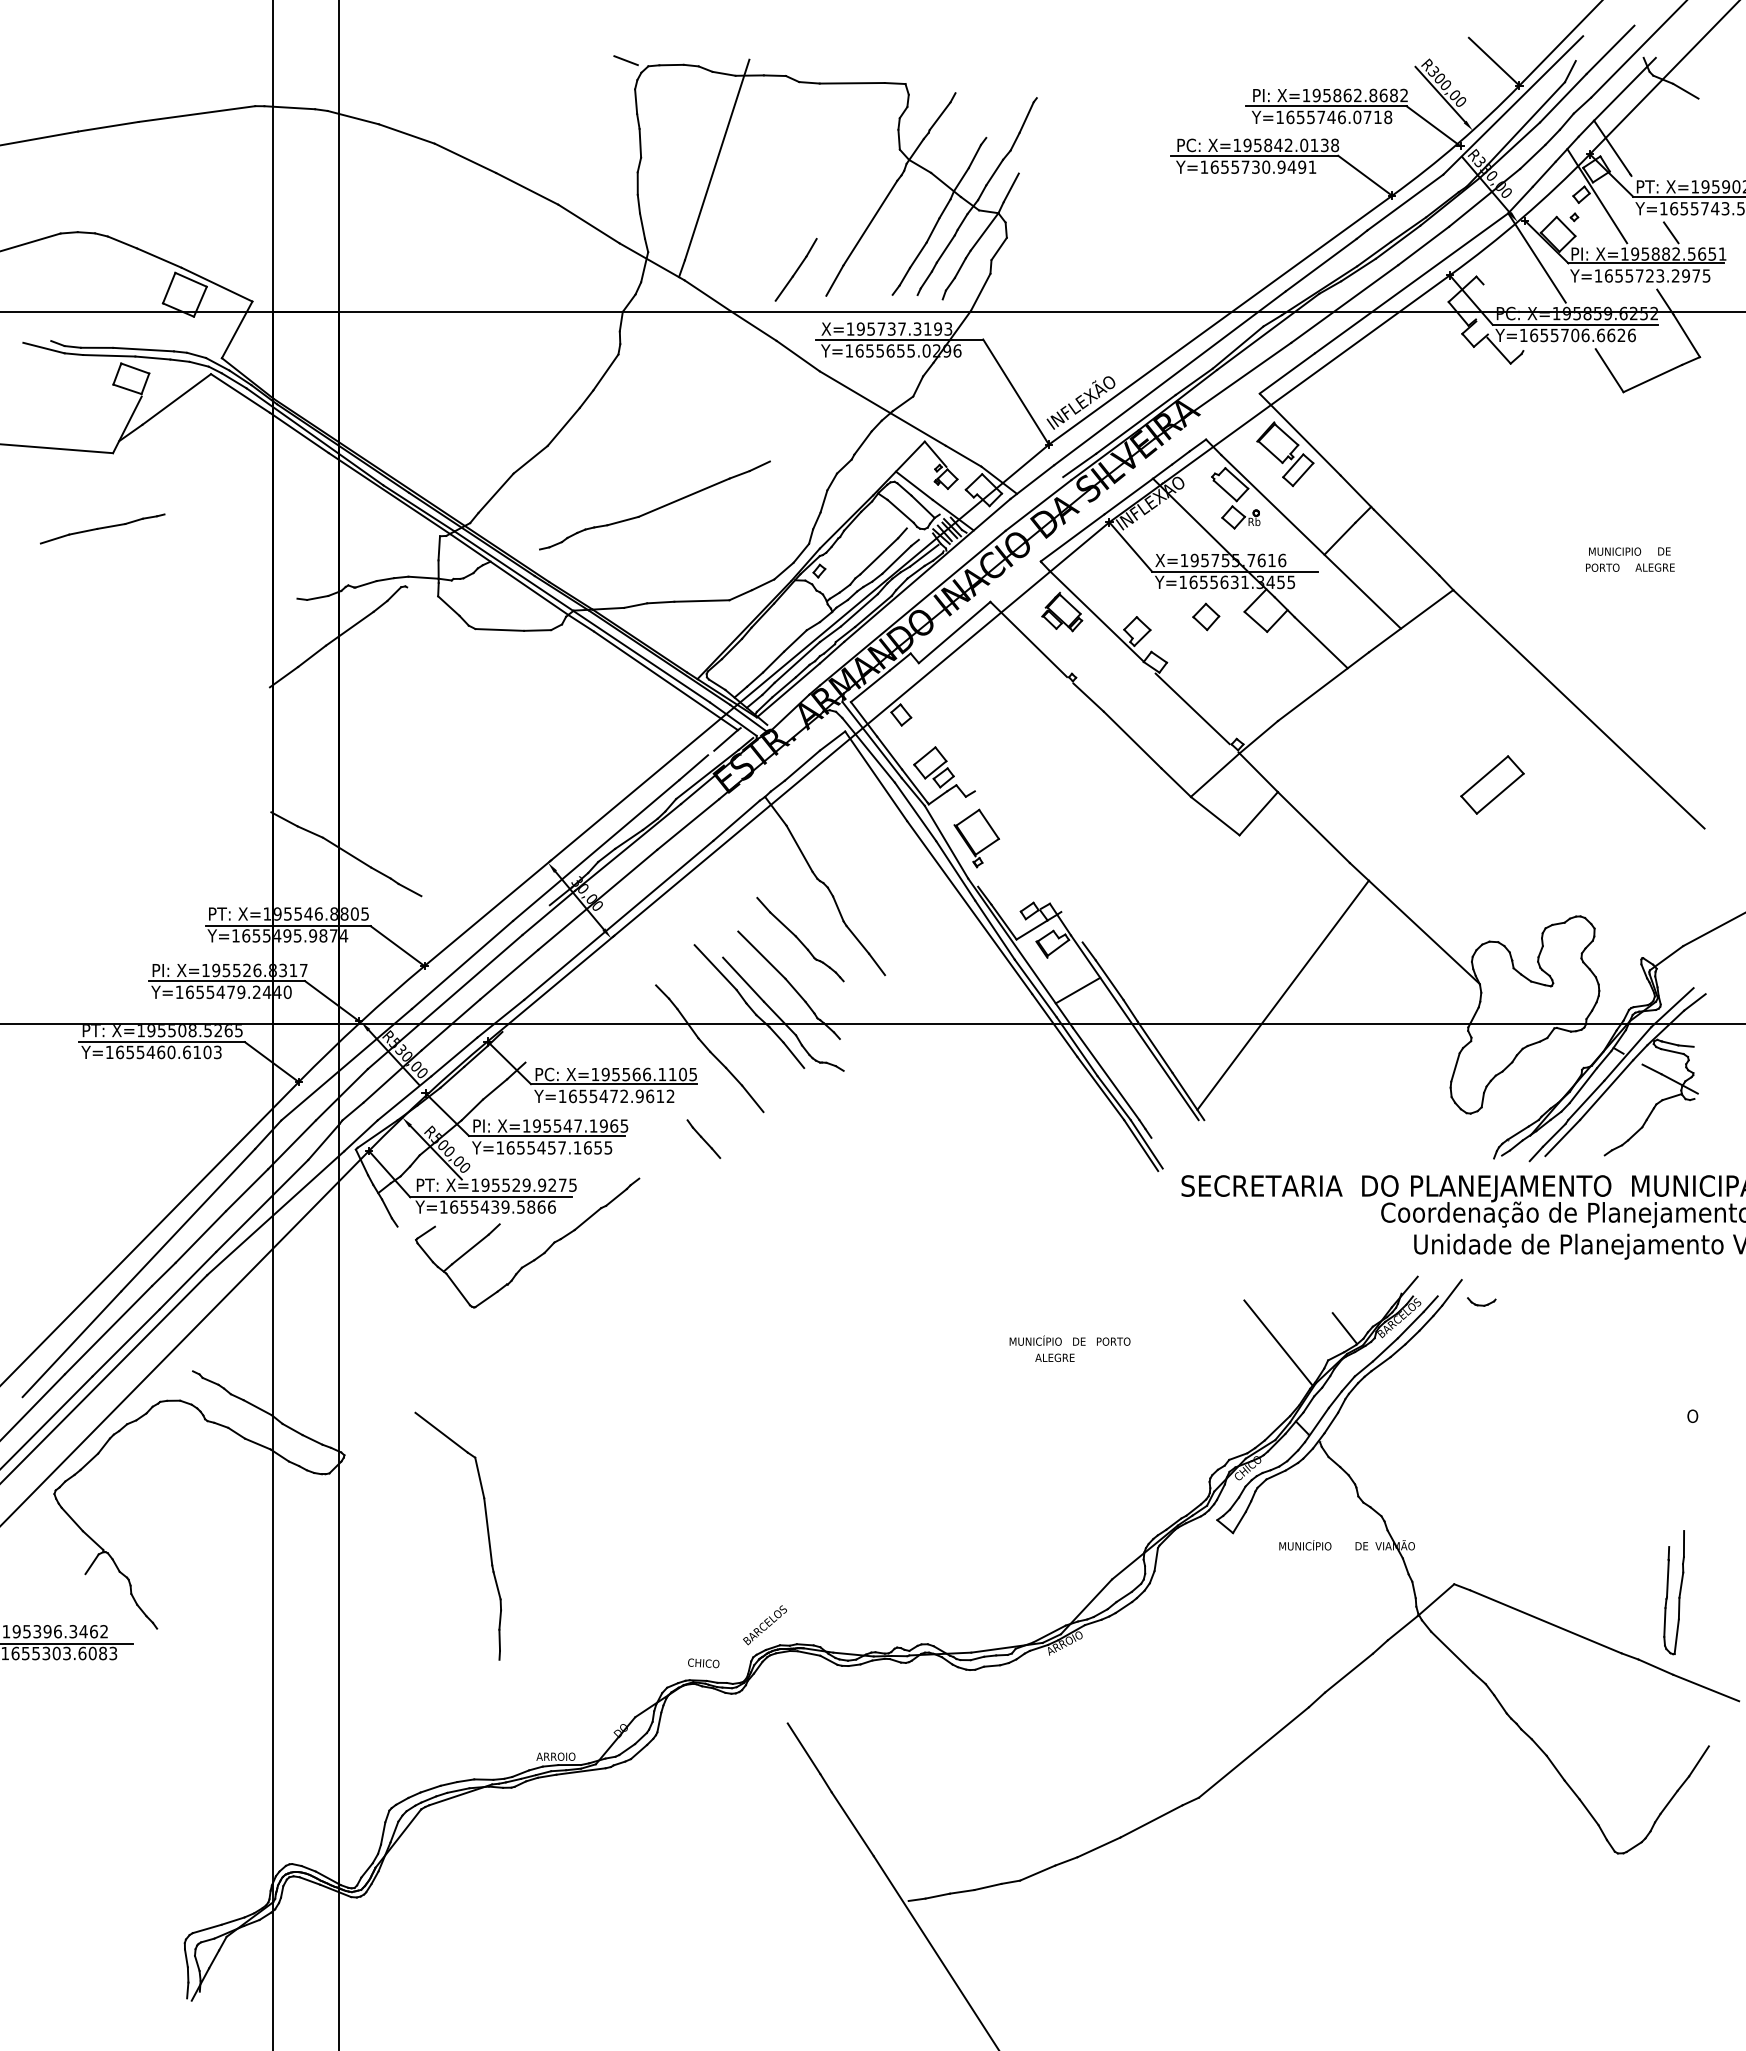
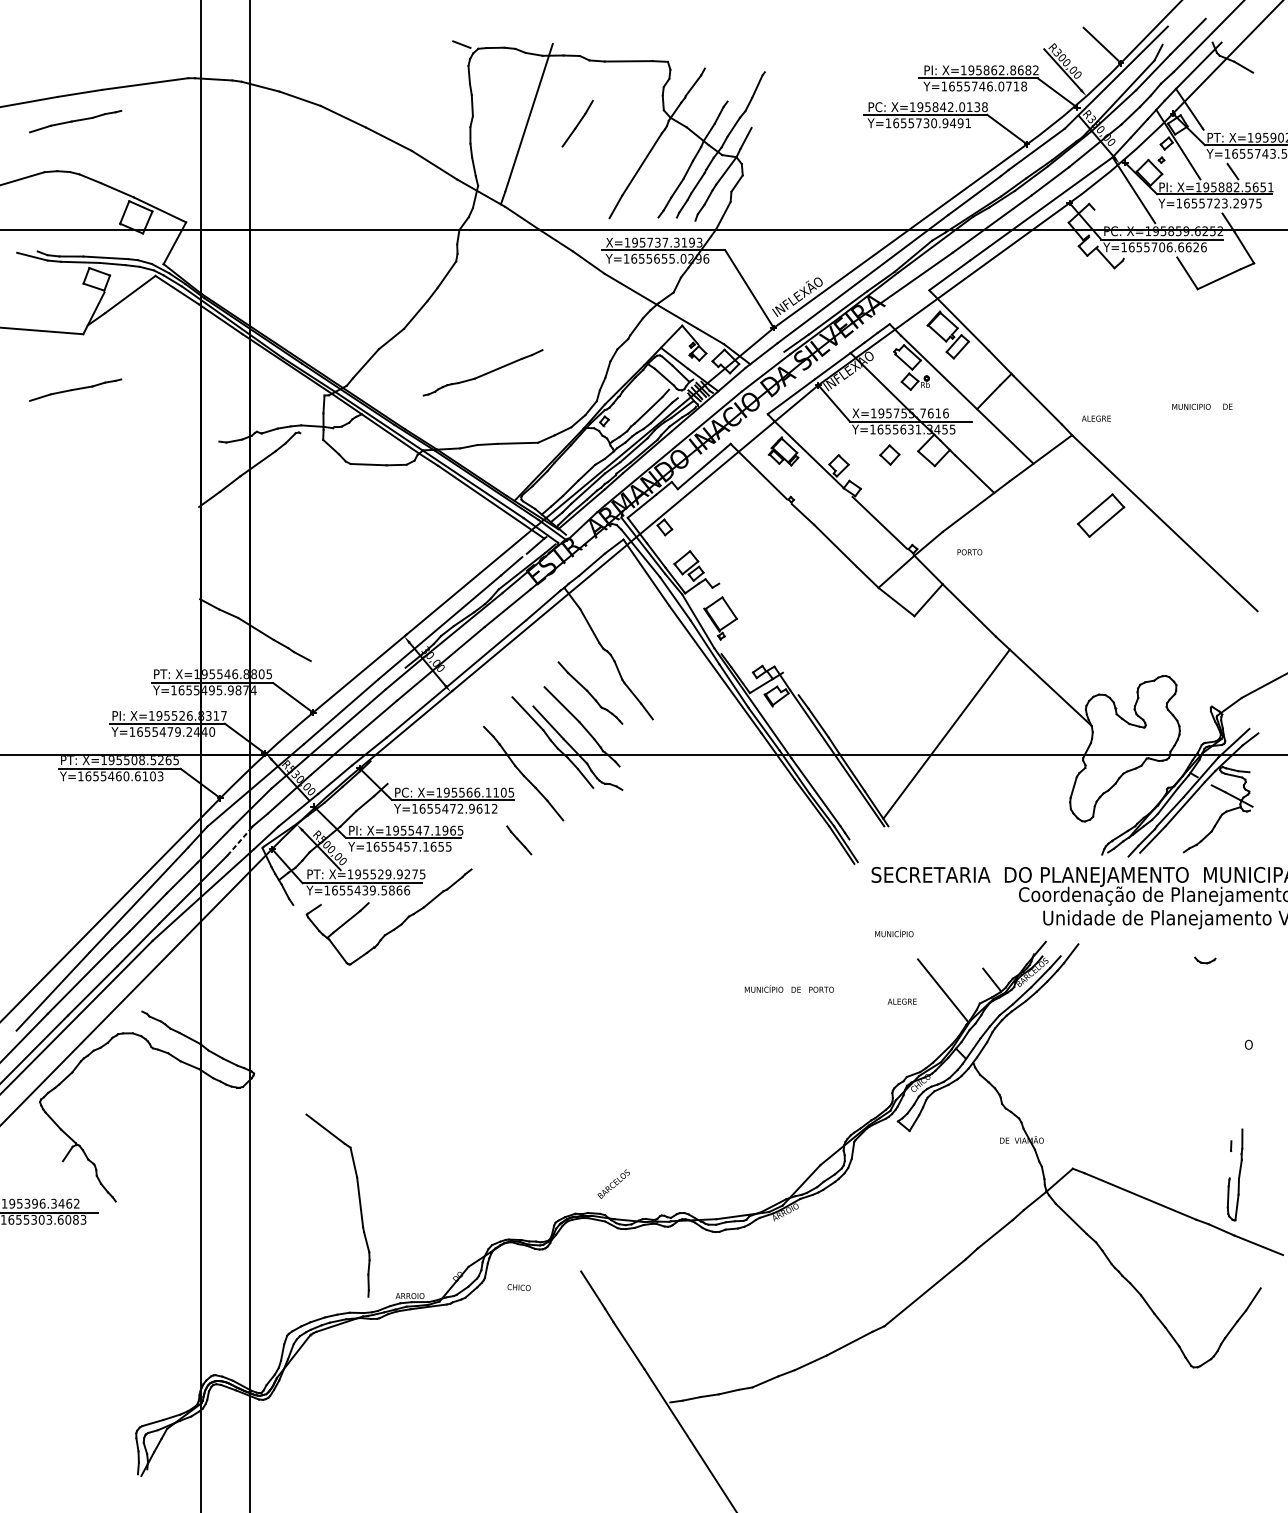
part: (102, 164) -> (75, 121), added
part: (795, 269) -> (577, 123), moved
part: (654, 505) -> (482, 372), size x0.7
text: (1602, 567) -> (969, 552), moved
text: (1654, 567) -> (1095, 418), moved
part: (1492, 784) -> (1101, 515), moved
line: (1077, 990) -> (794, 730), removed
line: (323, 1142) -> (238, 842), solid -> dashed
part: (1481, 1301) -> (1205, 960), moved
text: (1054, 1357) -> (901, 1001), moved
part: (487, 1535) -> (359, 1205), moved
text: (1305, 1545) -> (894, 933), moved
line: (1667, 1578) -> (1230, 1164), removed
text: (764, 1625) -> (613, 1184), moved
text: (703, 1663) -> (518, 1287), moved

